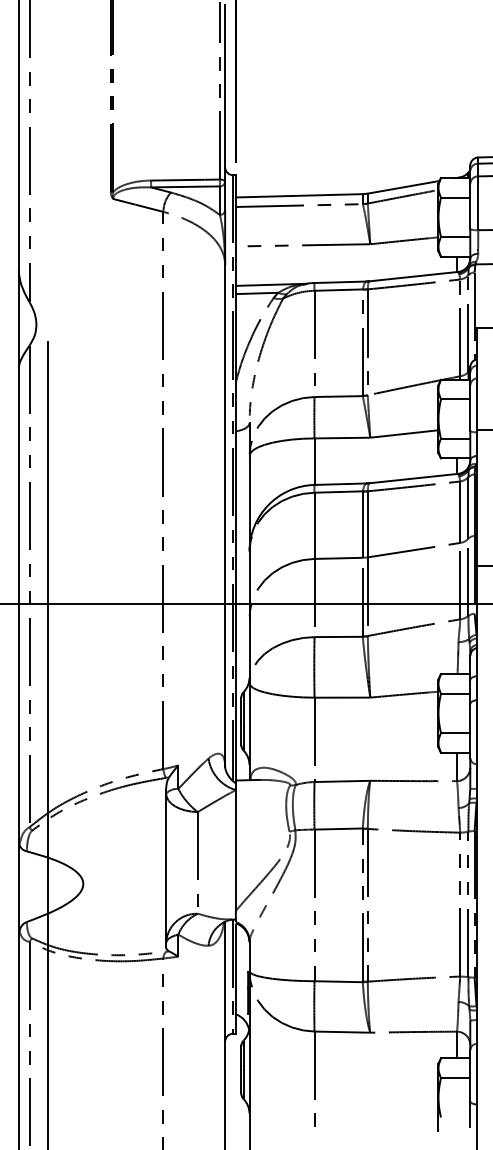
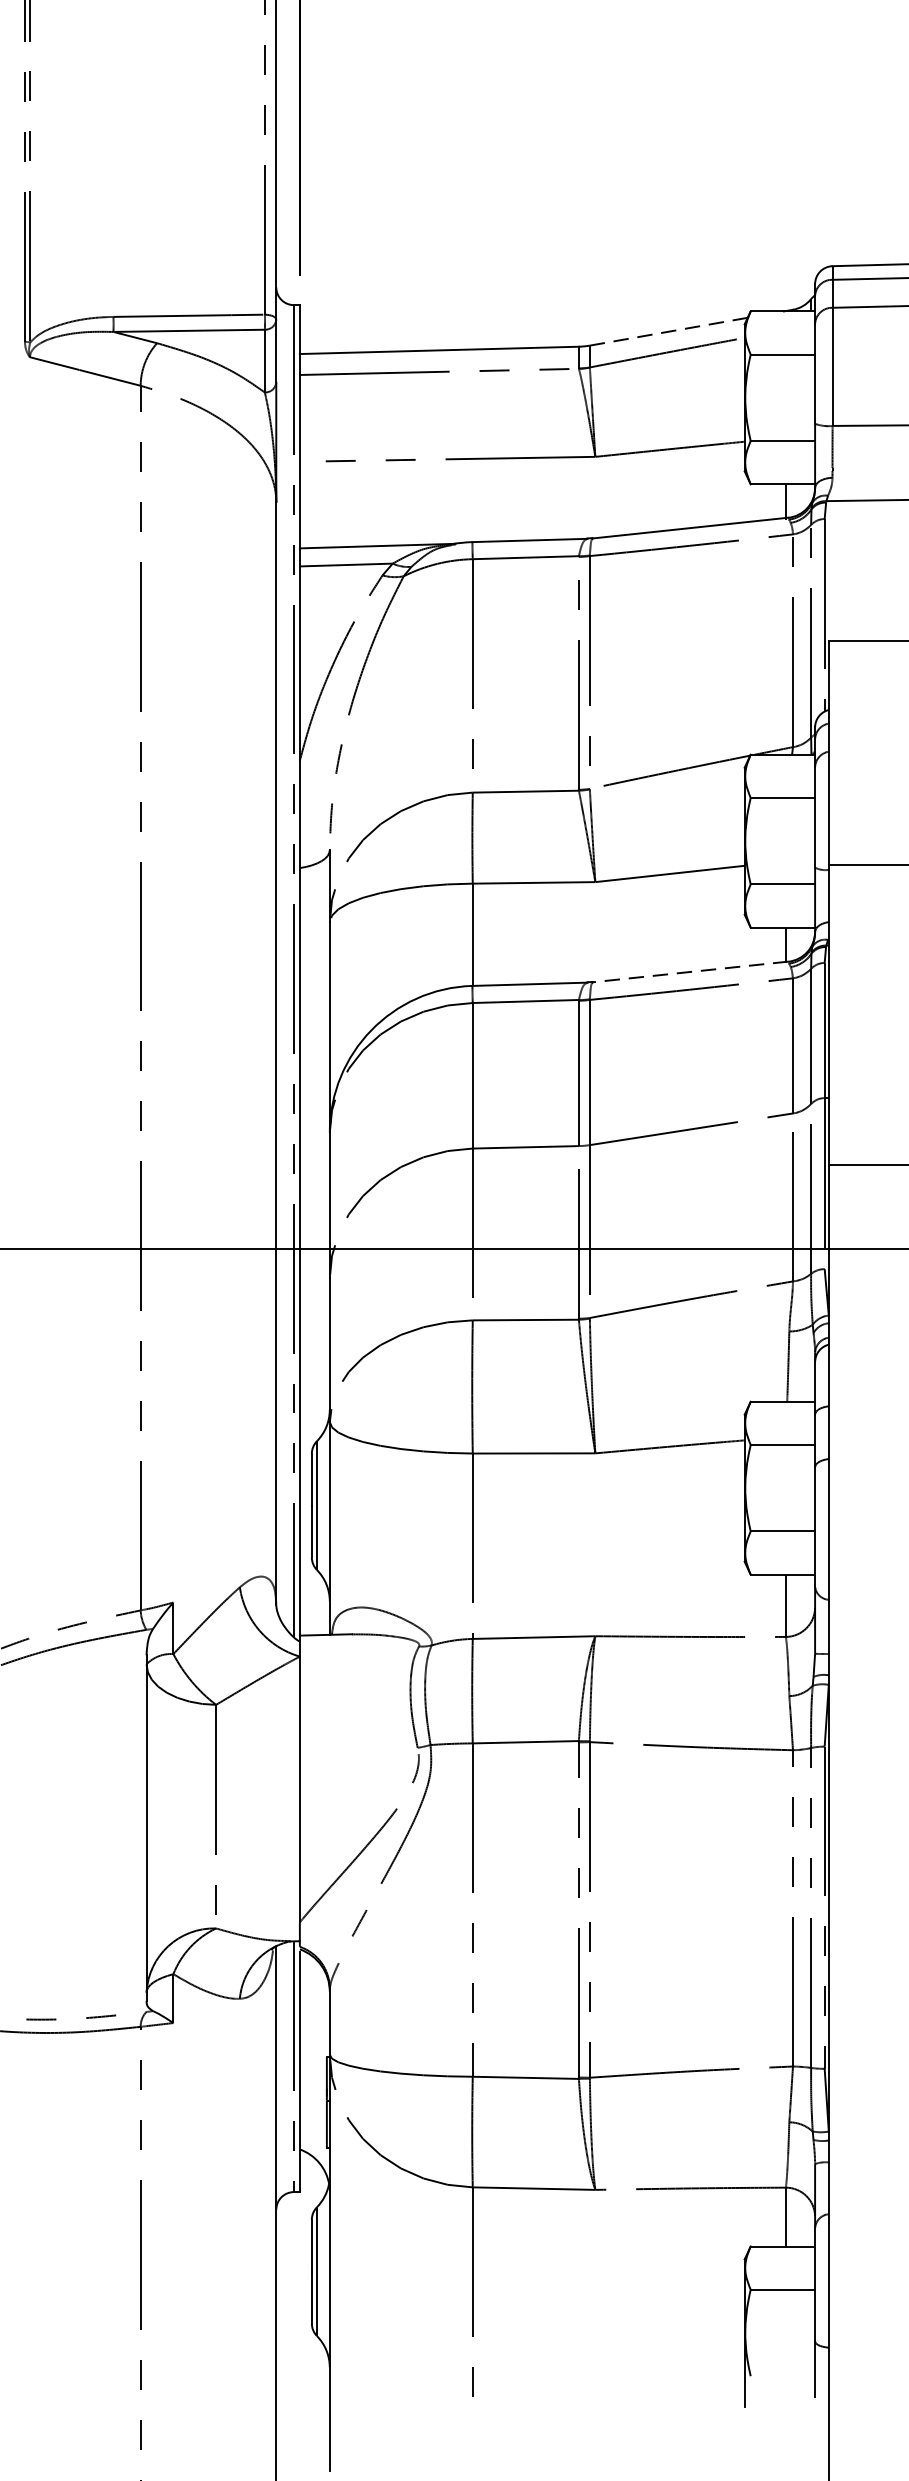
line: (403, 187) -> (668, 332), solid -> dashed
line: (413, 478) -> (690, 971), solid -> dashed

